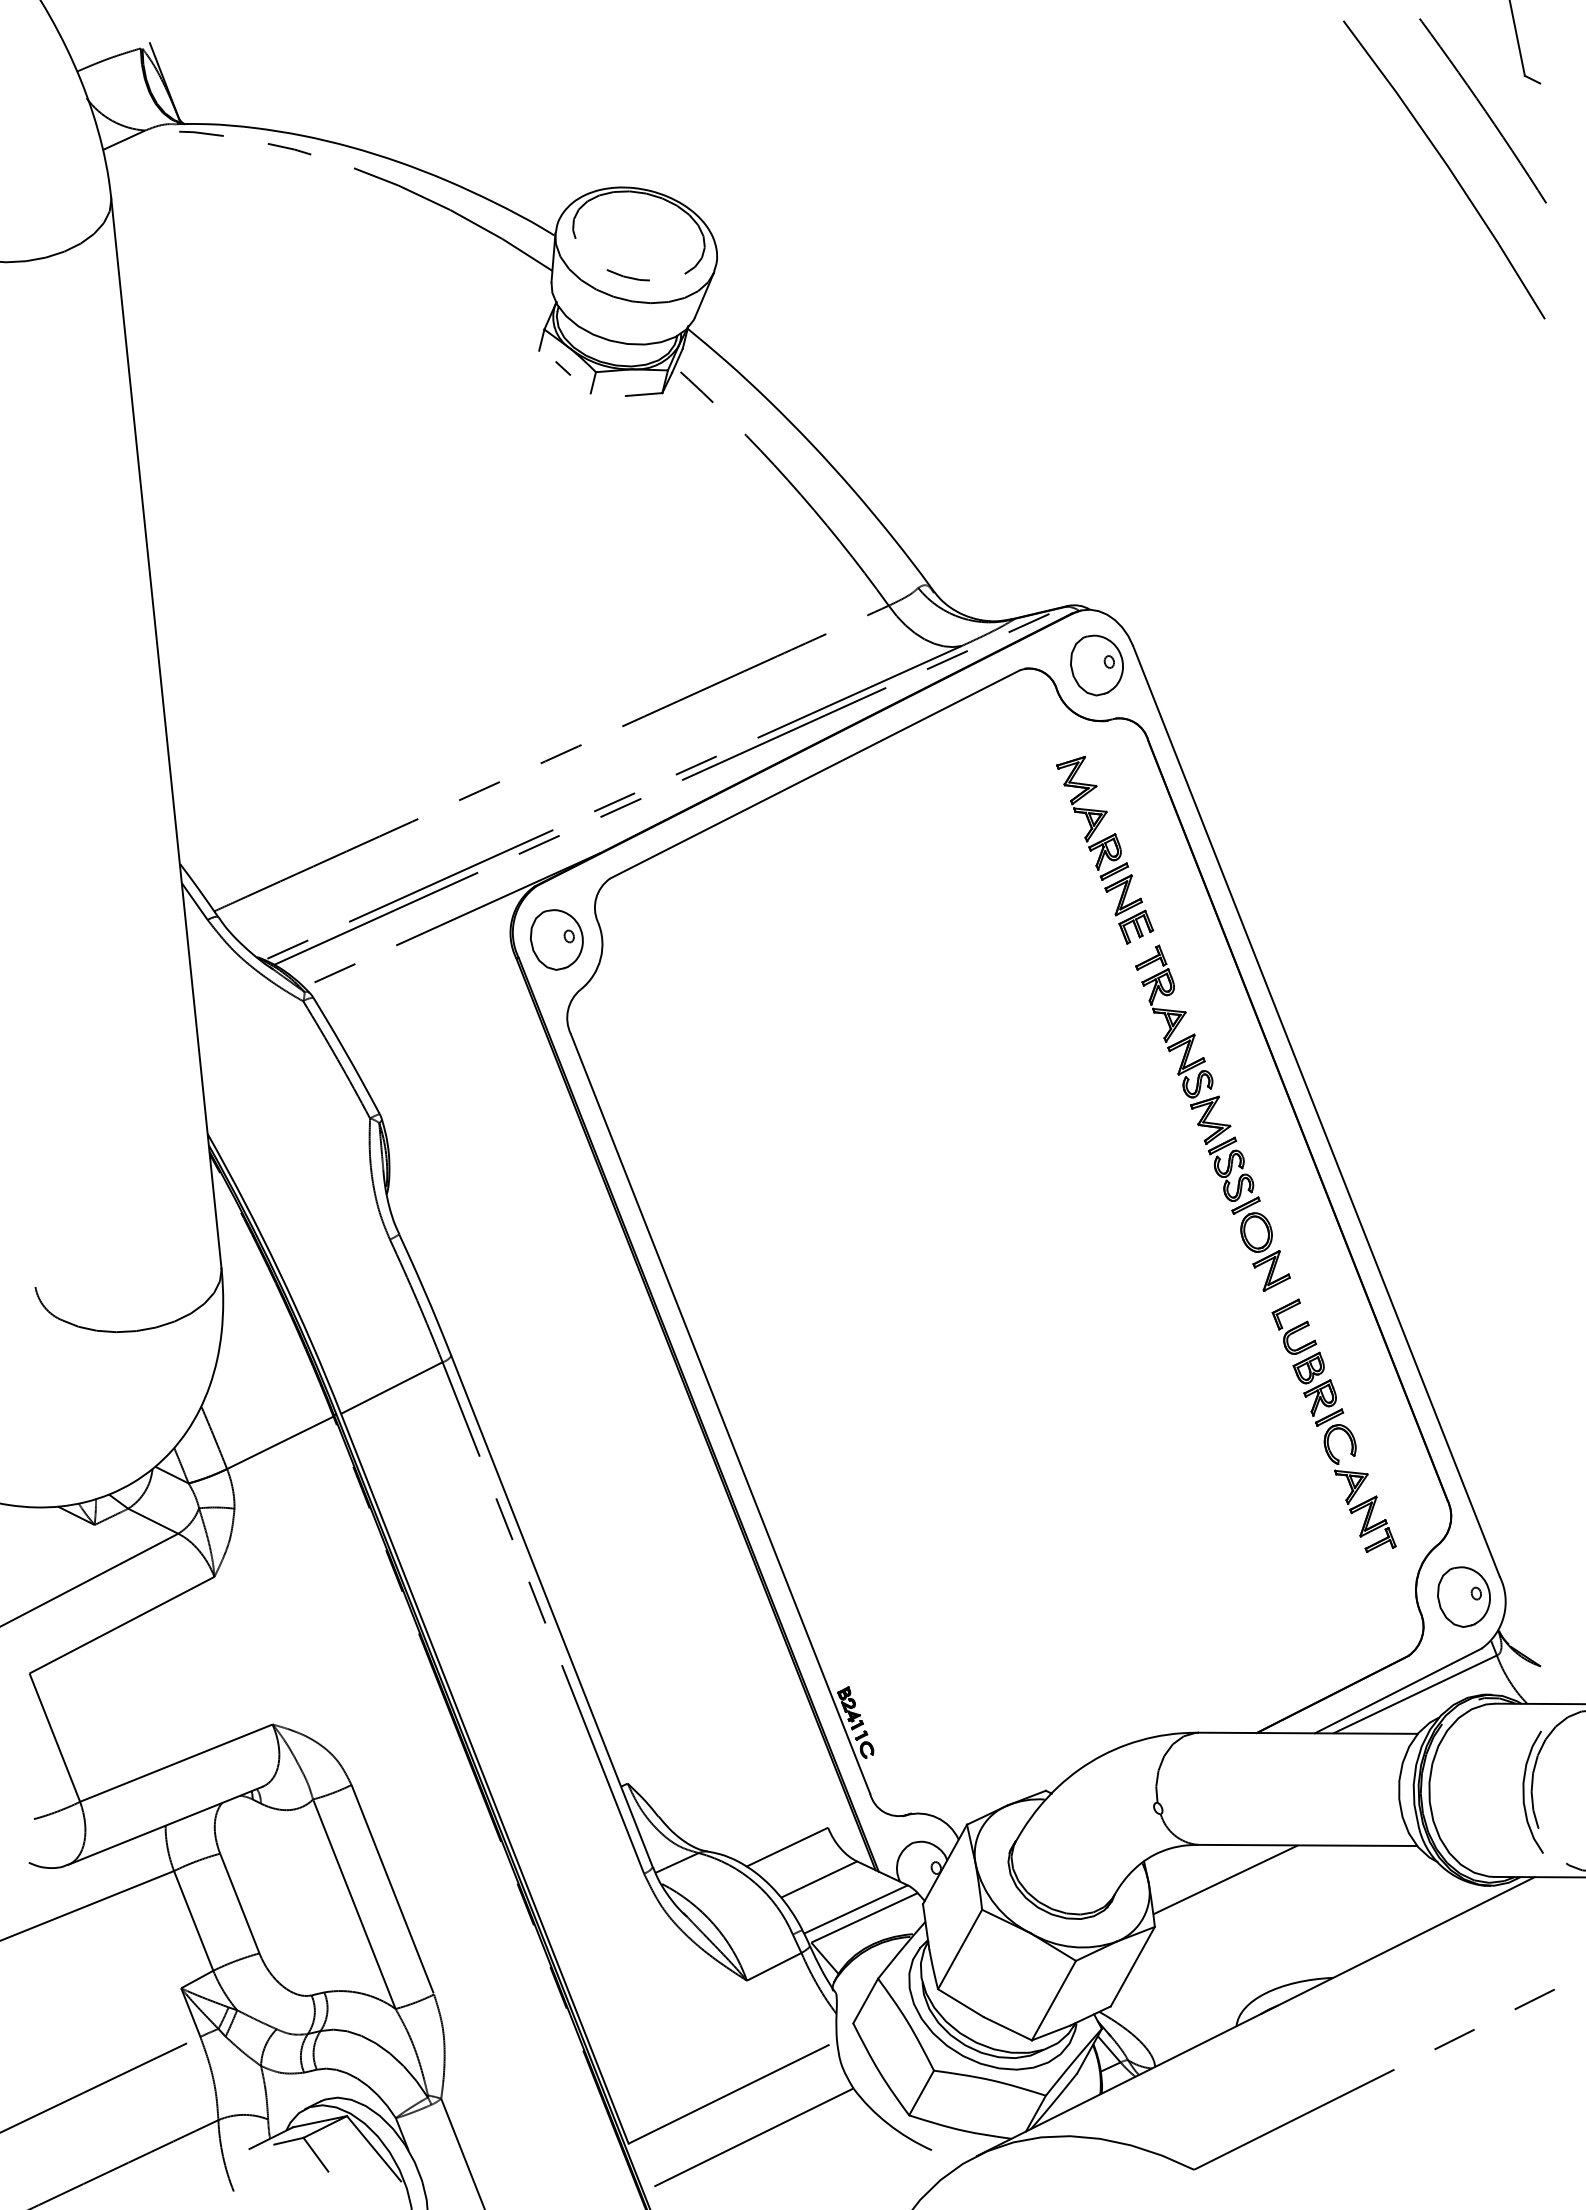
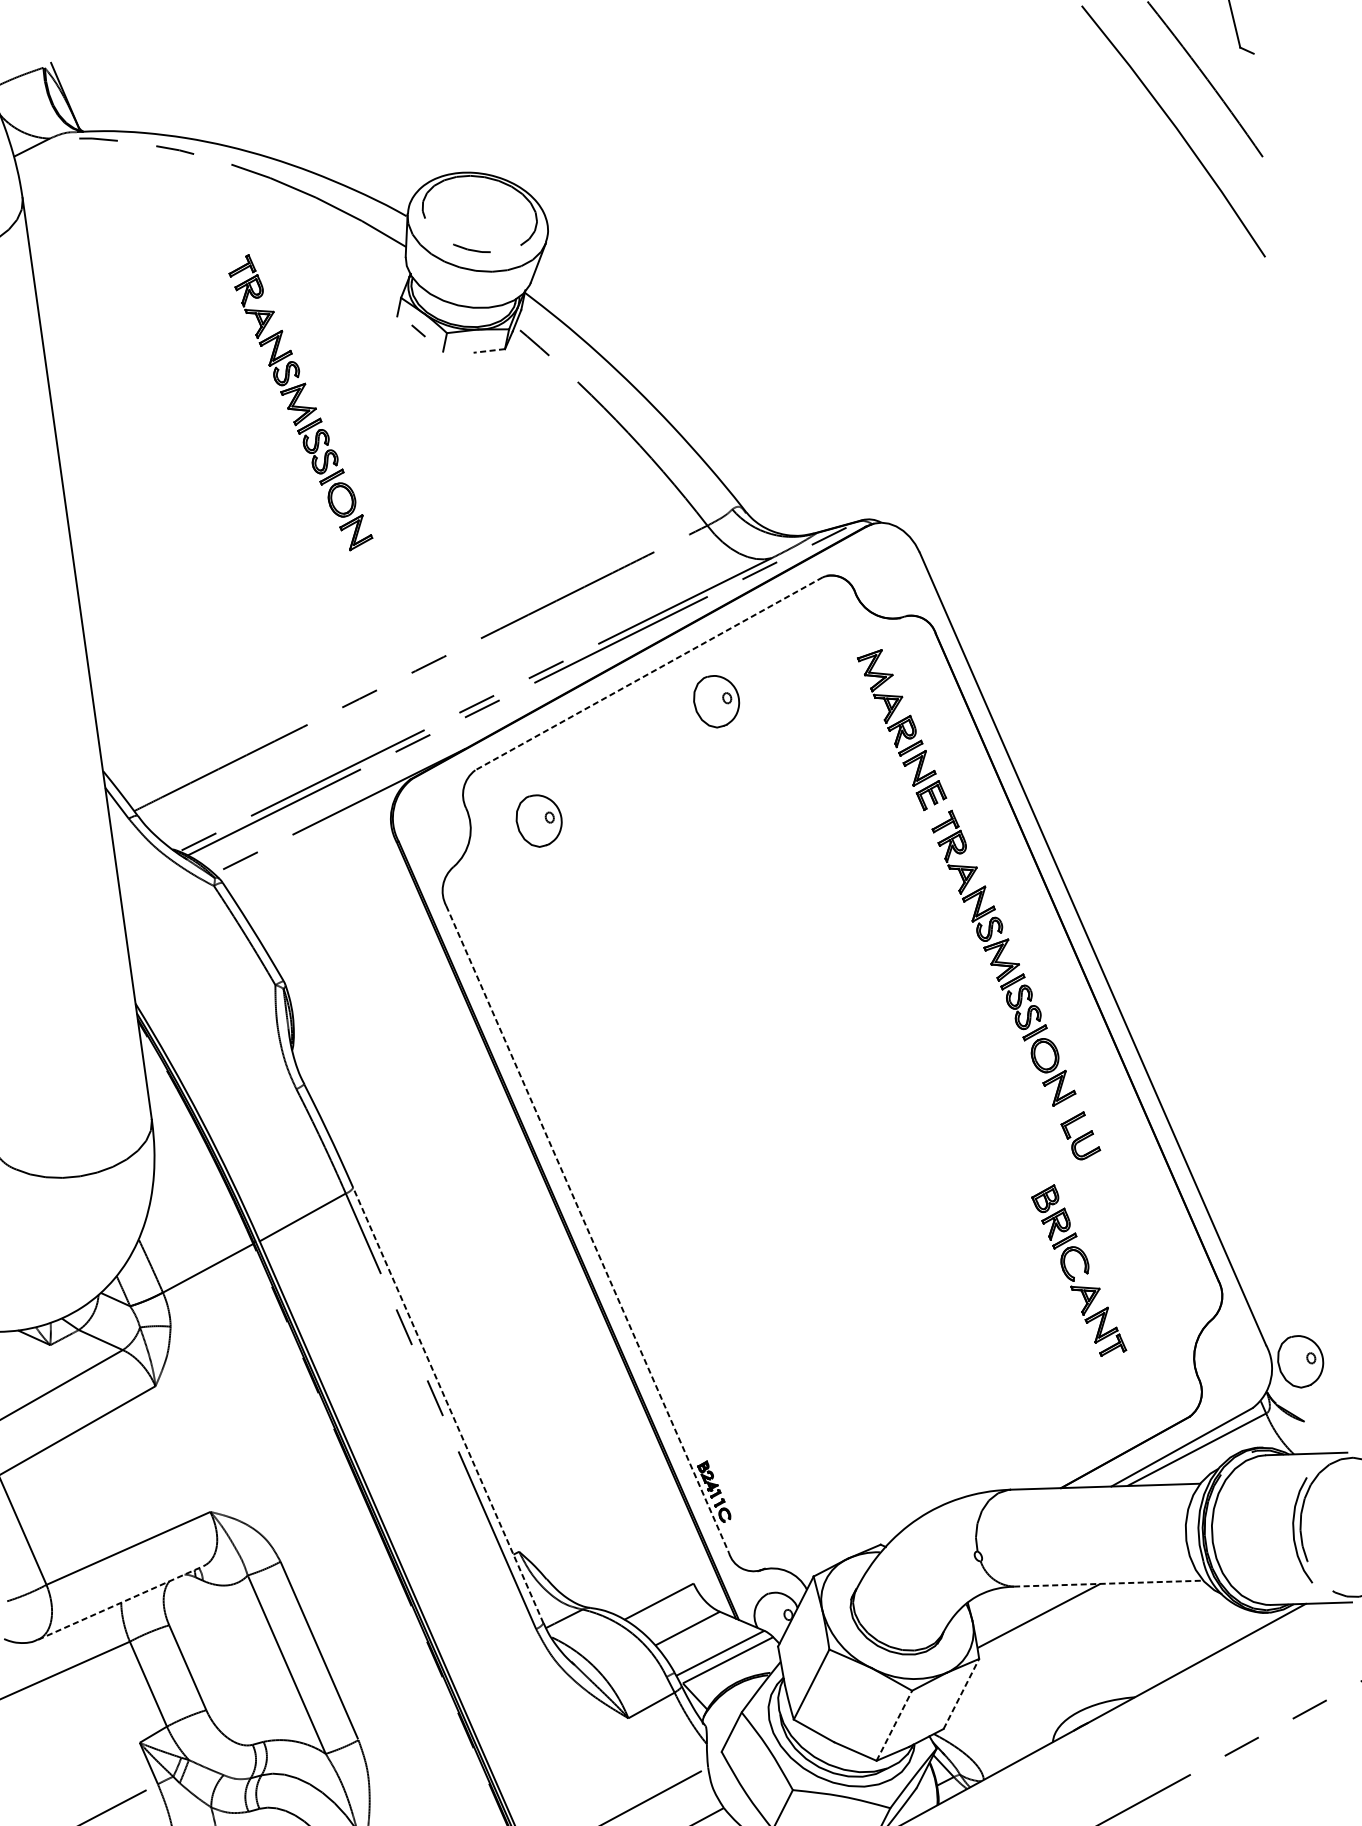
line: (643, 394) -> (488, 350), solid -> dashed
part: (423, 445) -> (300, 401), added
part: (1096, 665) -> (716, 701), moved
line: (815, 774) -> (649, 673), solid -> dashed
part: (556, 939) -> (538, 820), moved
line: (720, 1414) -> (587, 1229), solid -> dashed
part: (1350, 1453) -> (1084, 1271), moved
part: (1463, 1596) -> (1300, 1361), moved
line: (552, 1611) -> (448, 1405), solid -> dashed
line: (165, 1825) -> (121, 1602), solid -> dashed
line: (1308, 1845) -> (1109, 1583), solid -> dashed
line: (1133, 1966) -> (961, 1693), solid -> dashed
line: (1054, 2000) -> (894, 1725), solid -> dashed

